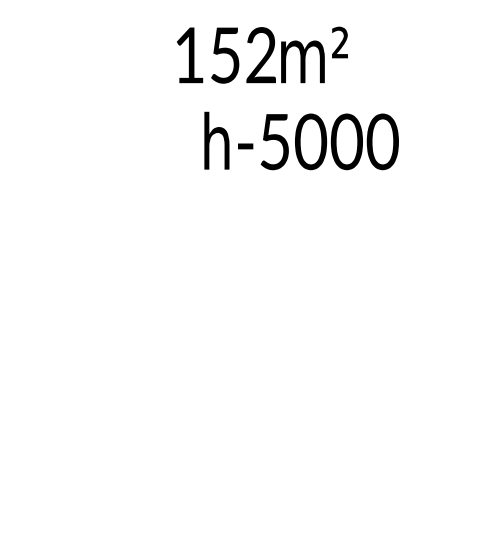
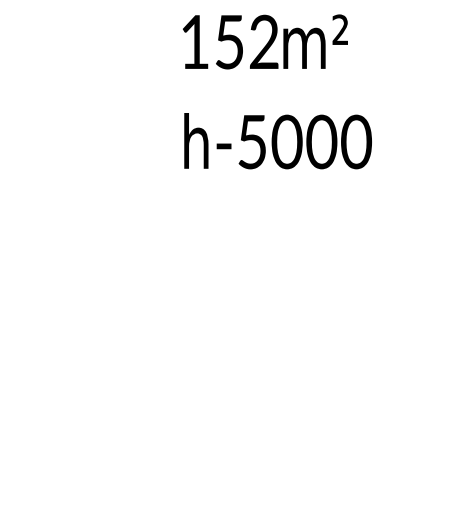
text: (262, 54) -> (265, 41), moved

